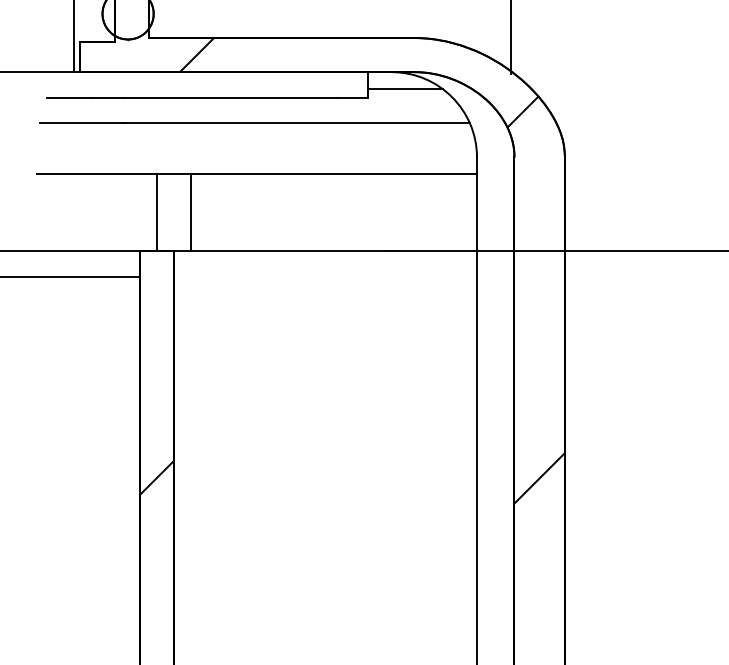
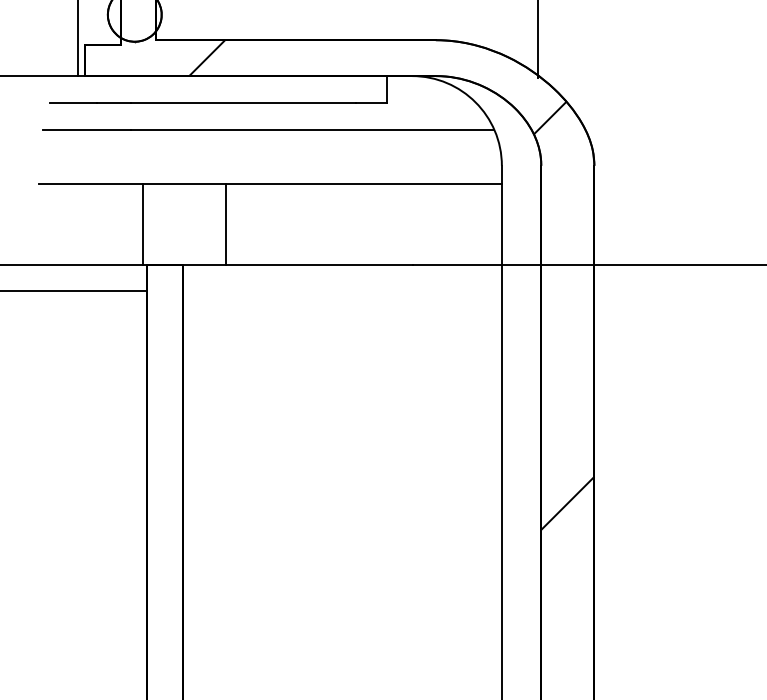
line: (404, 89) -> (425, 94), removed
line: (157, 212) -> (143, 223), moved
line: (191, 212) -> (226, 223), moved
hatch: (156, 478) -> (164, 503), removed

